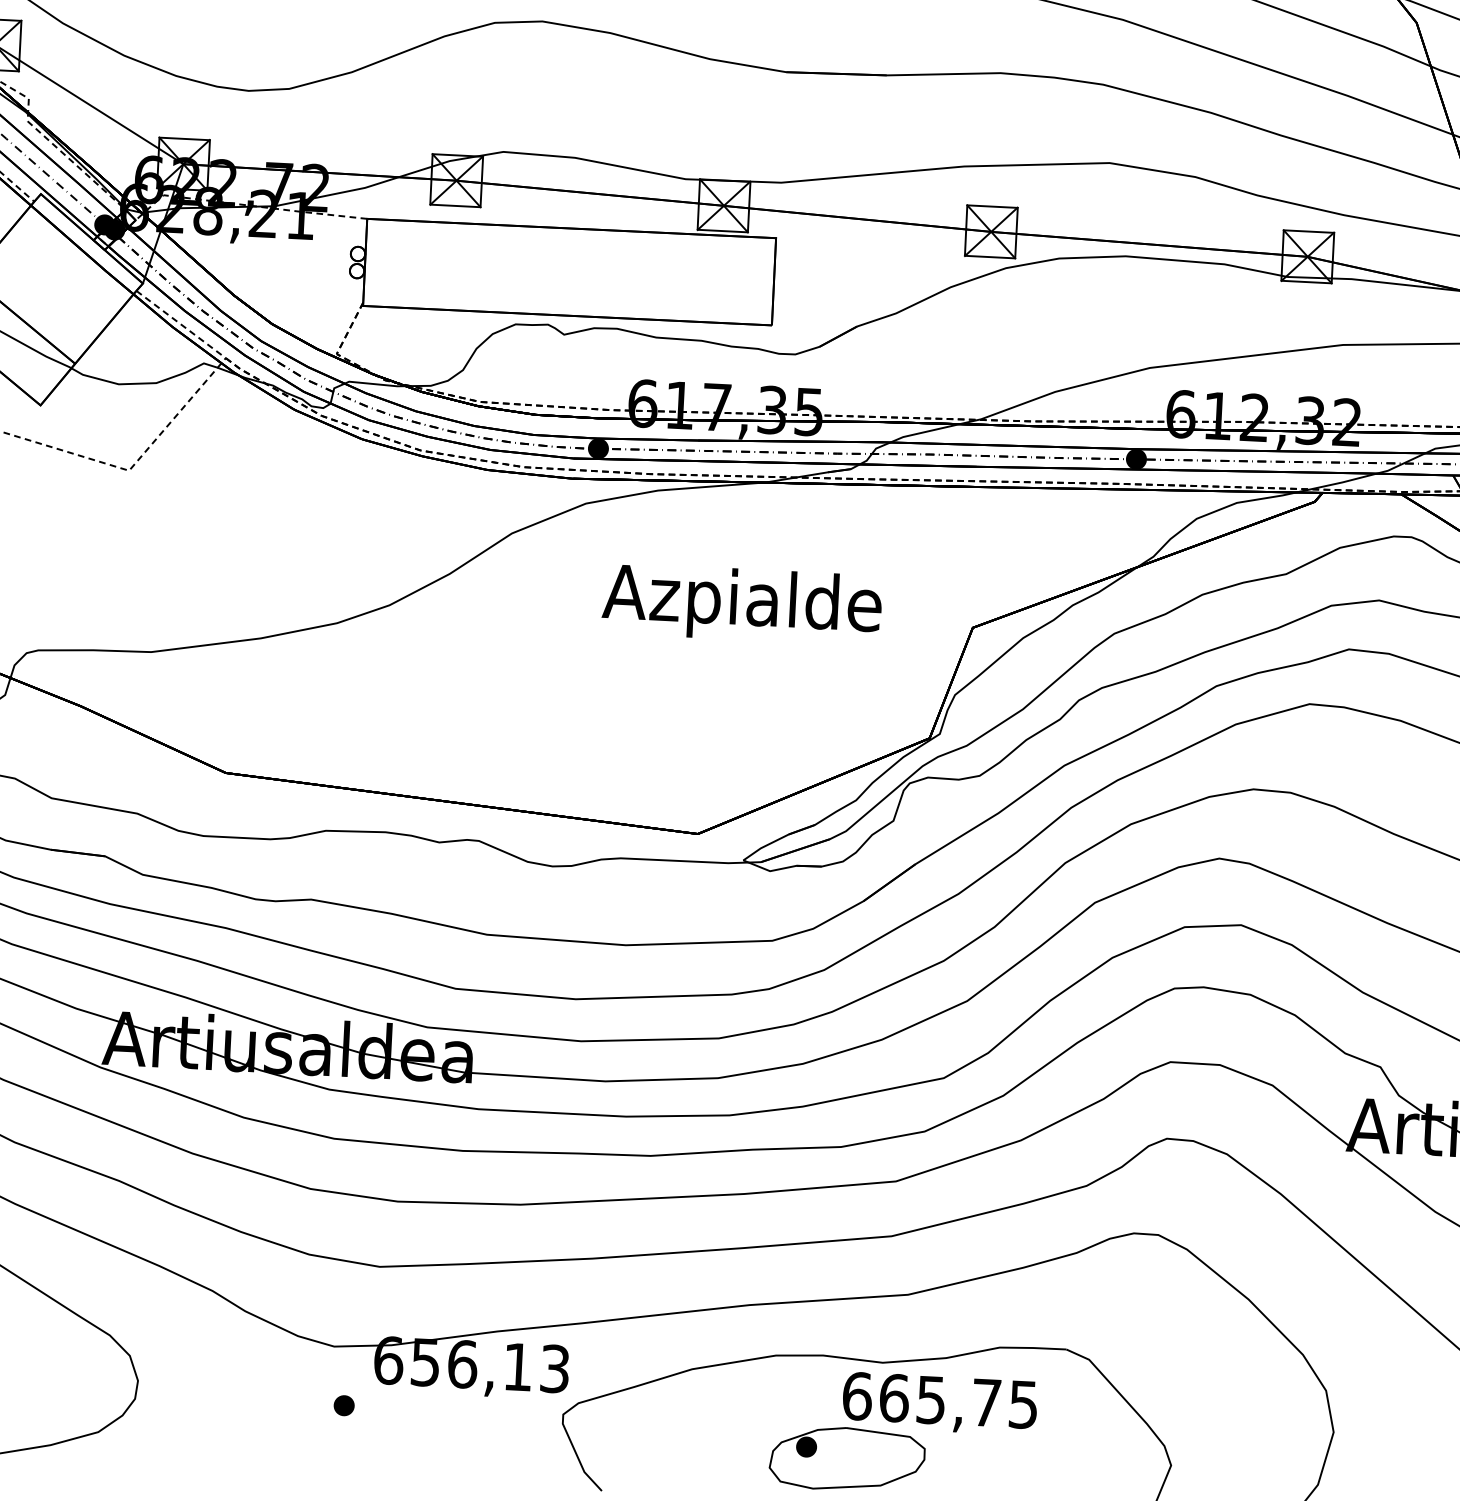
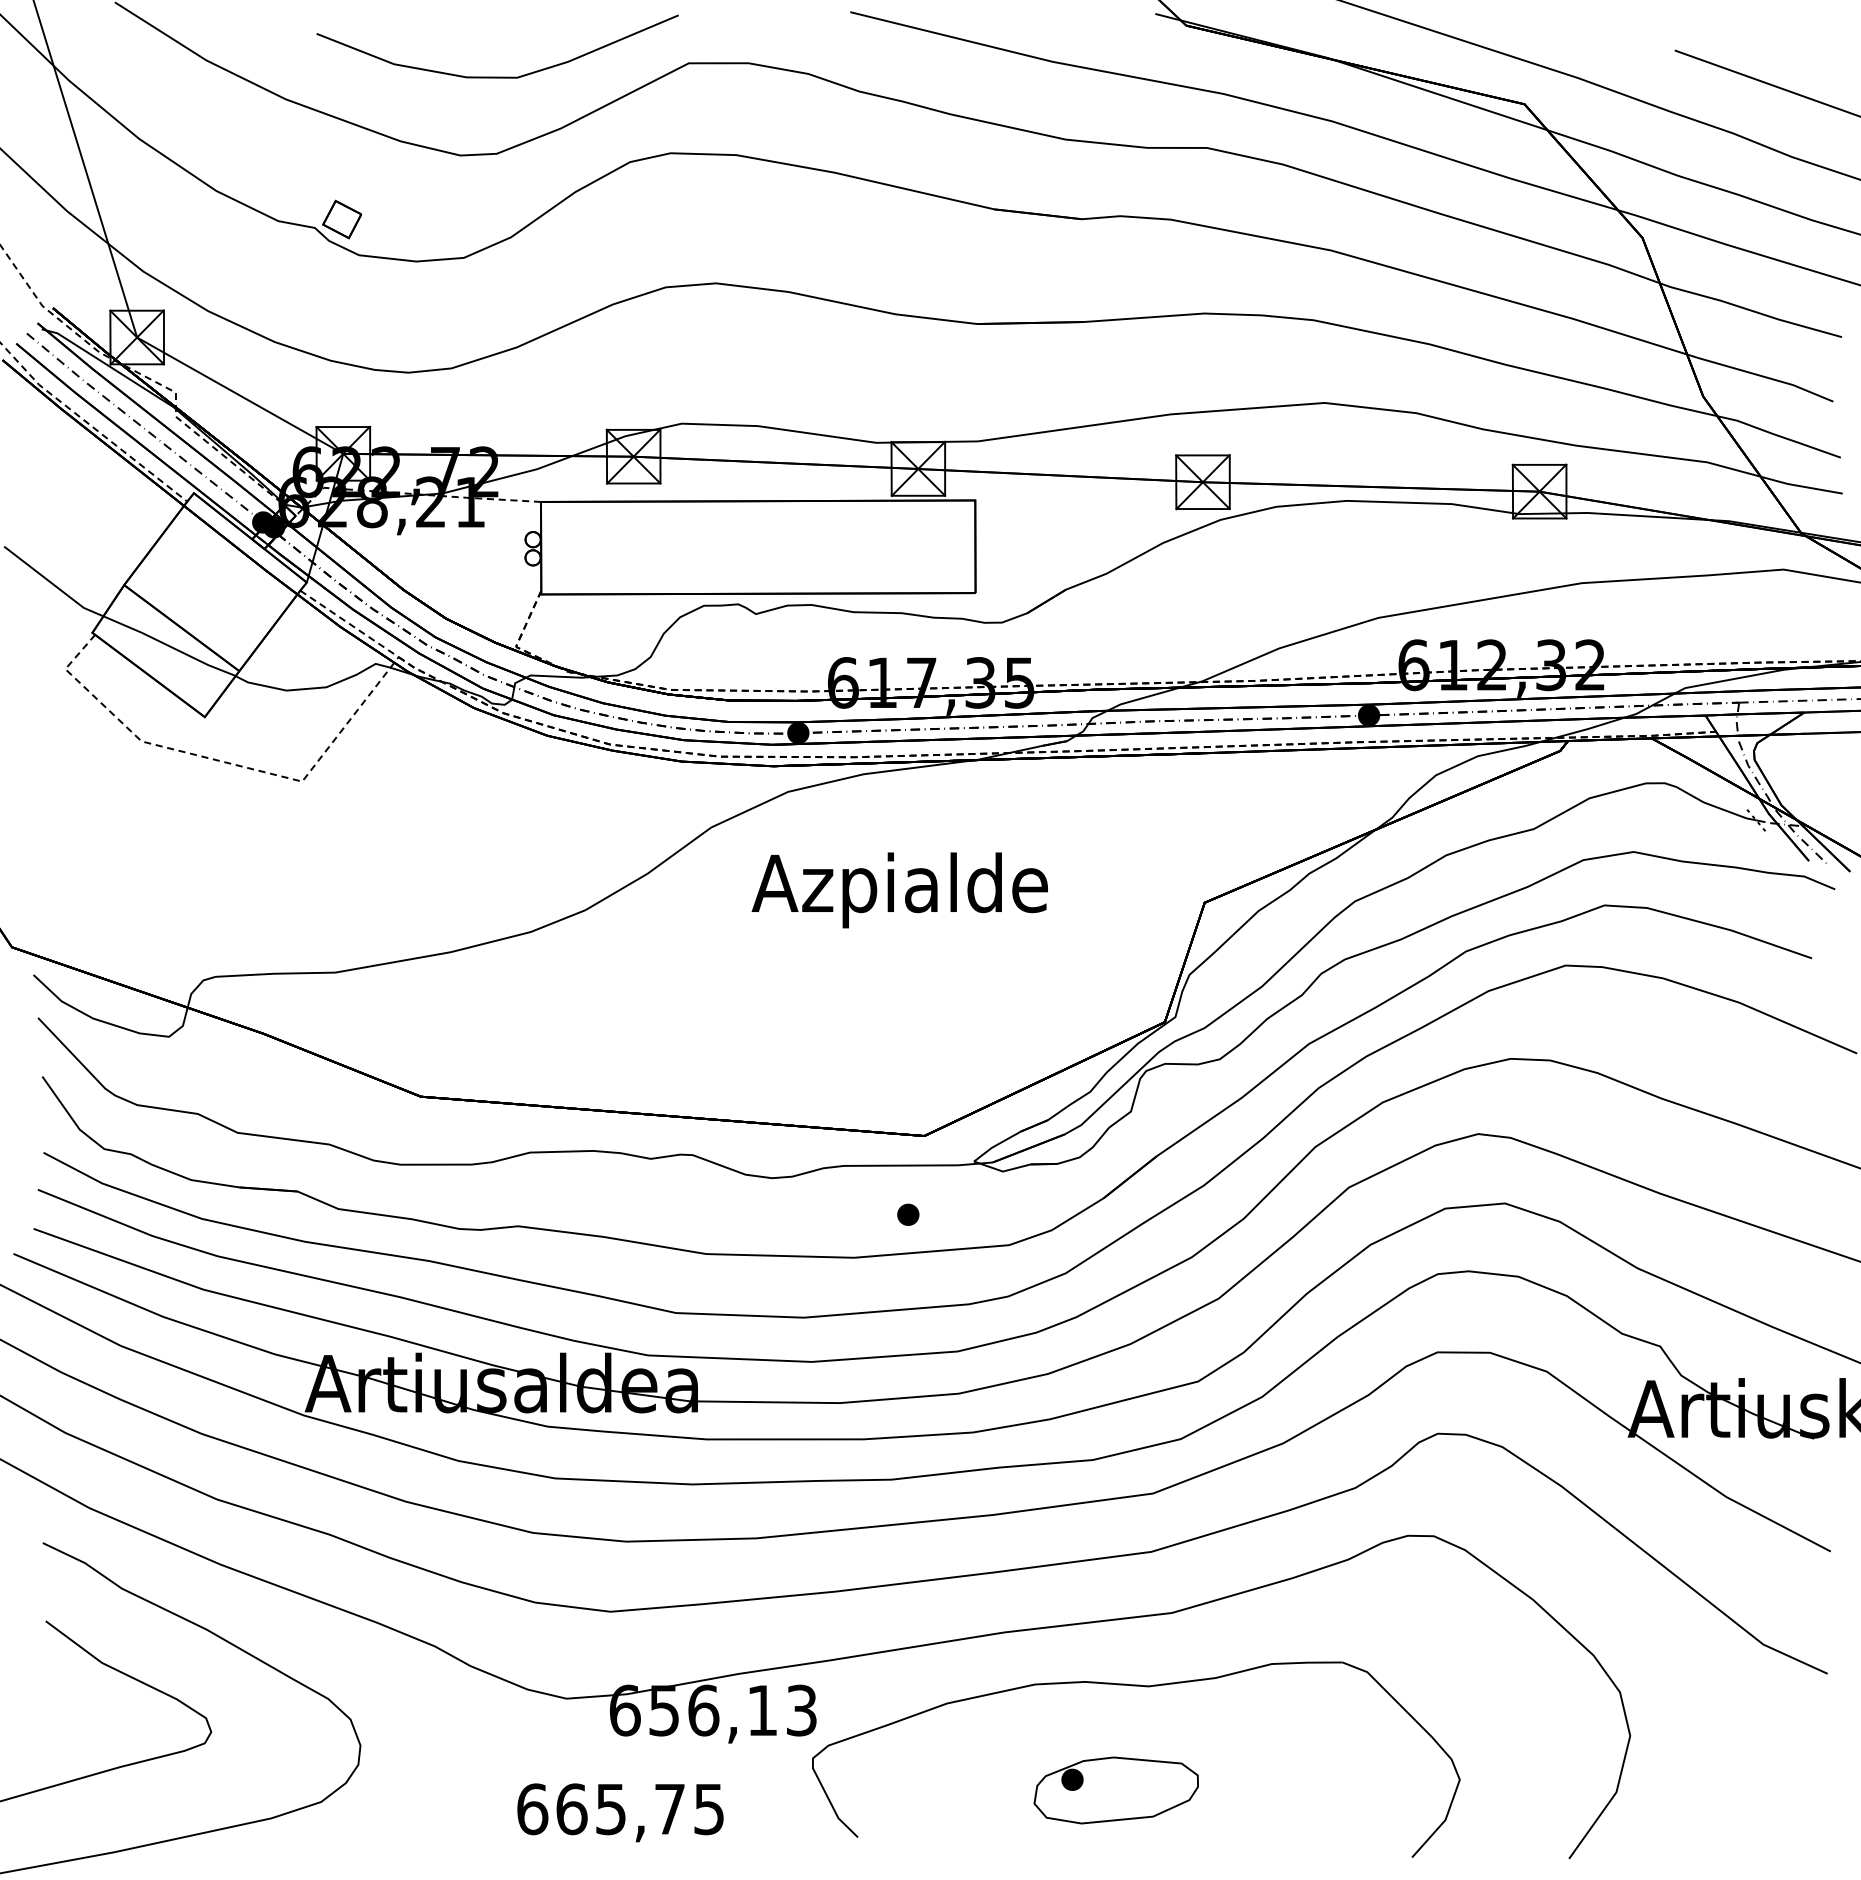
text: (741, 604) -> (899, 890), moved
text: (939, 1403) -> (620, 1812), moved
part: (344, 1405) -> (908, 1214), moved

